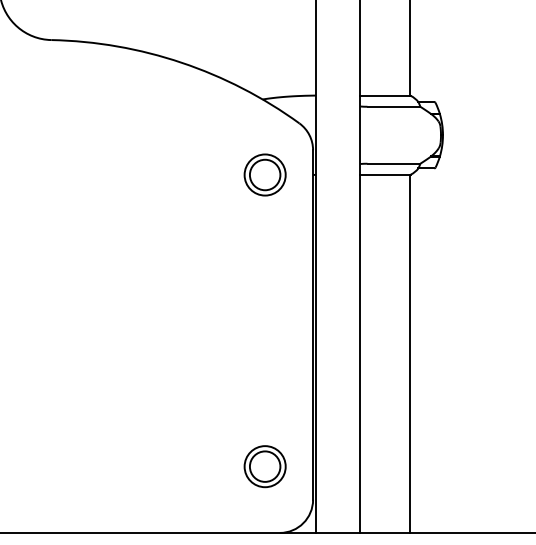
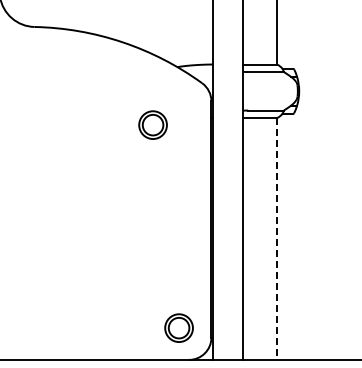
part: (264, 174) -> (152, 124), moved
line: (409, 354) -> (276, 239), solid -> dashed
part: (264, 465) -> (178, 327), moved

